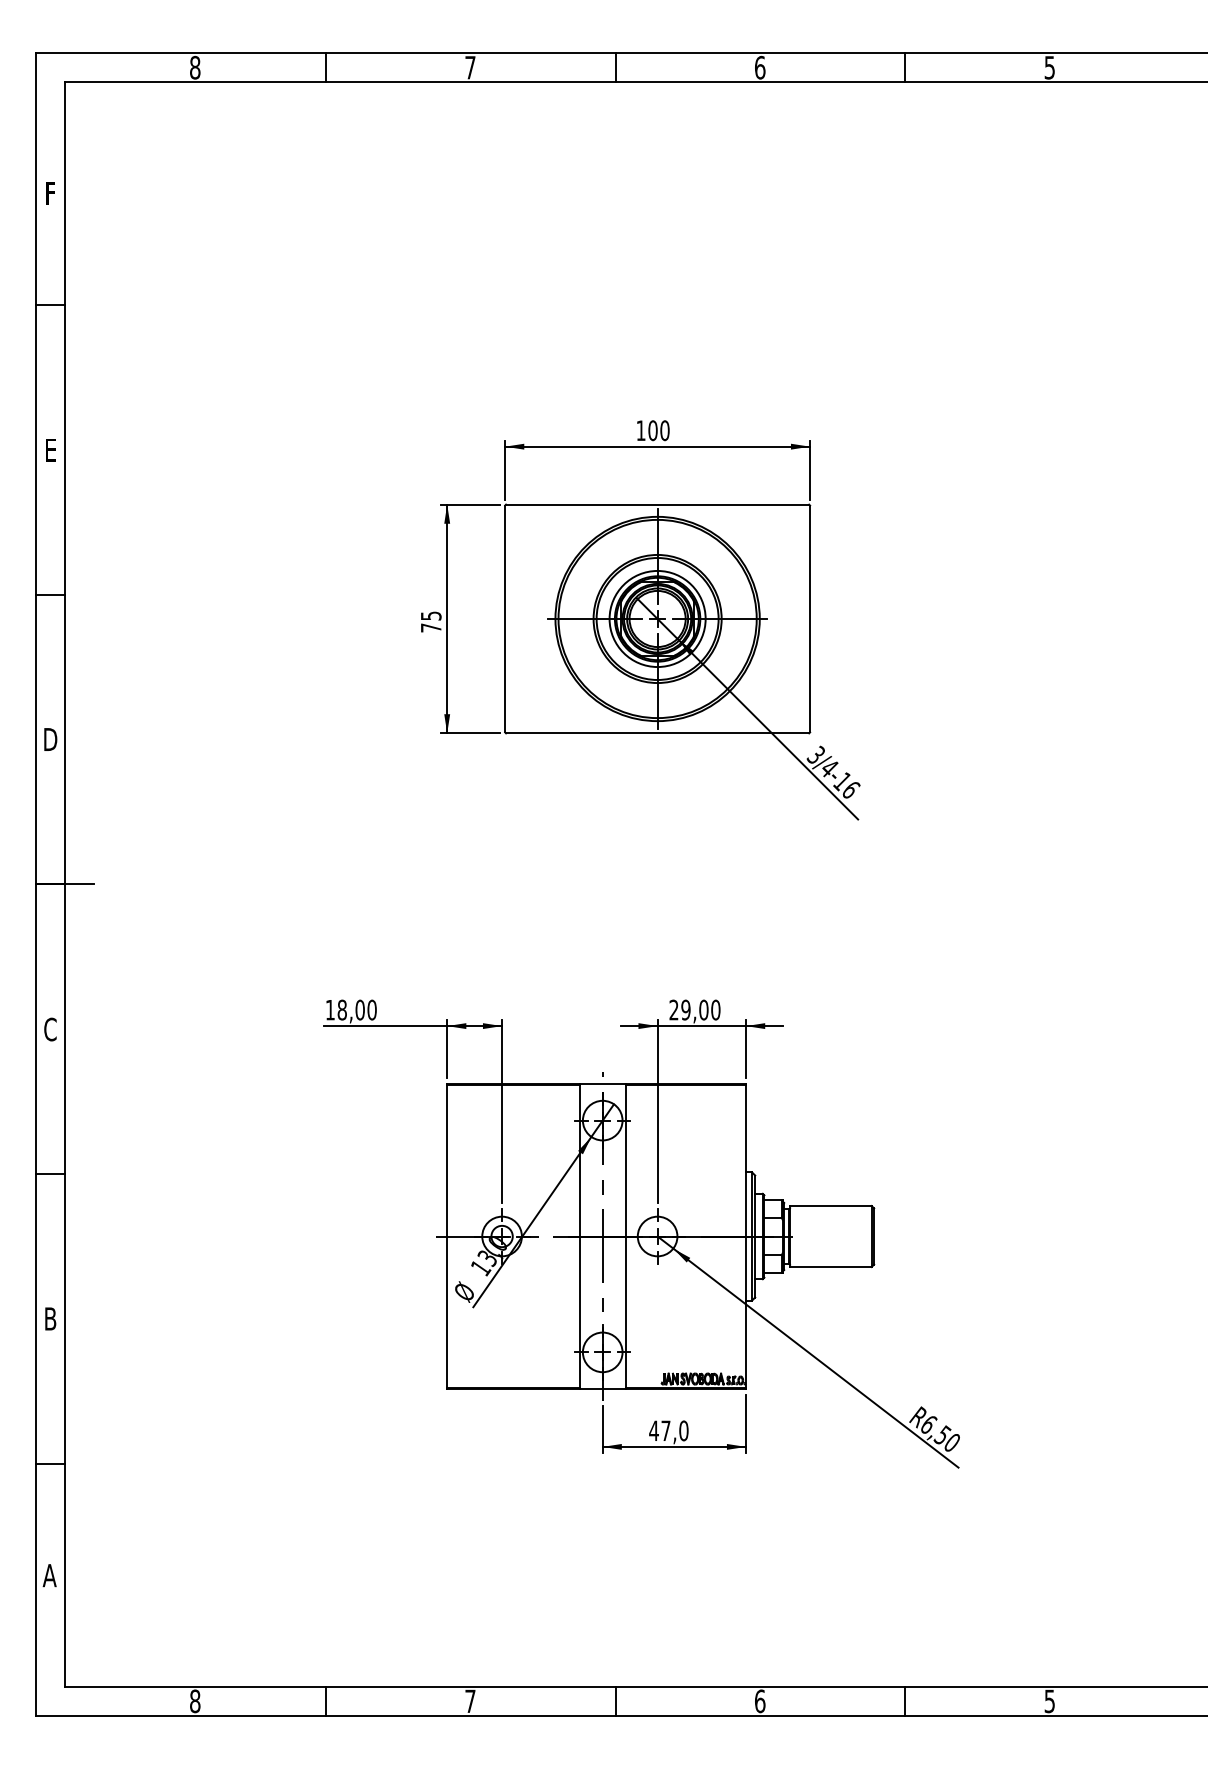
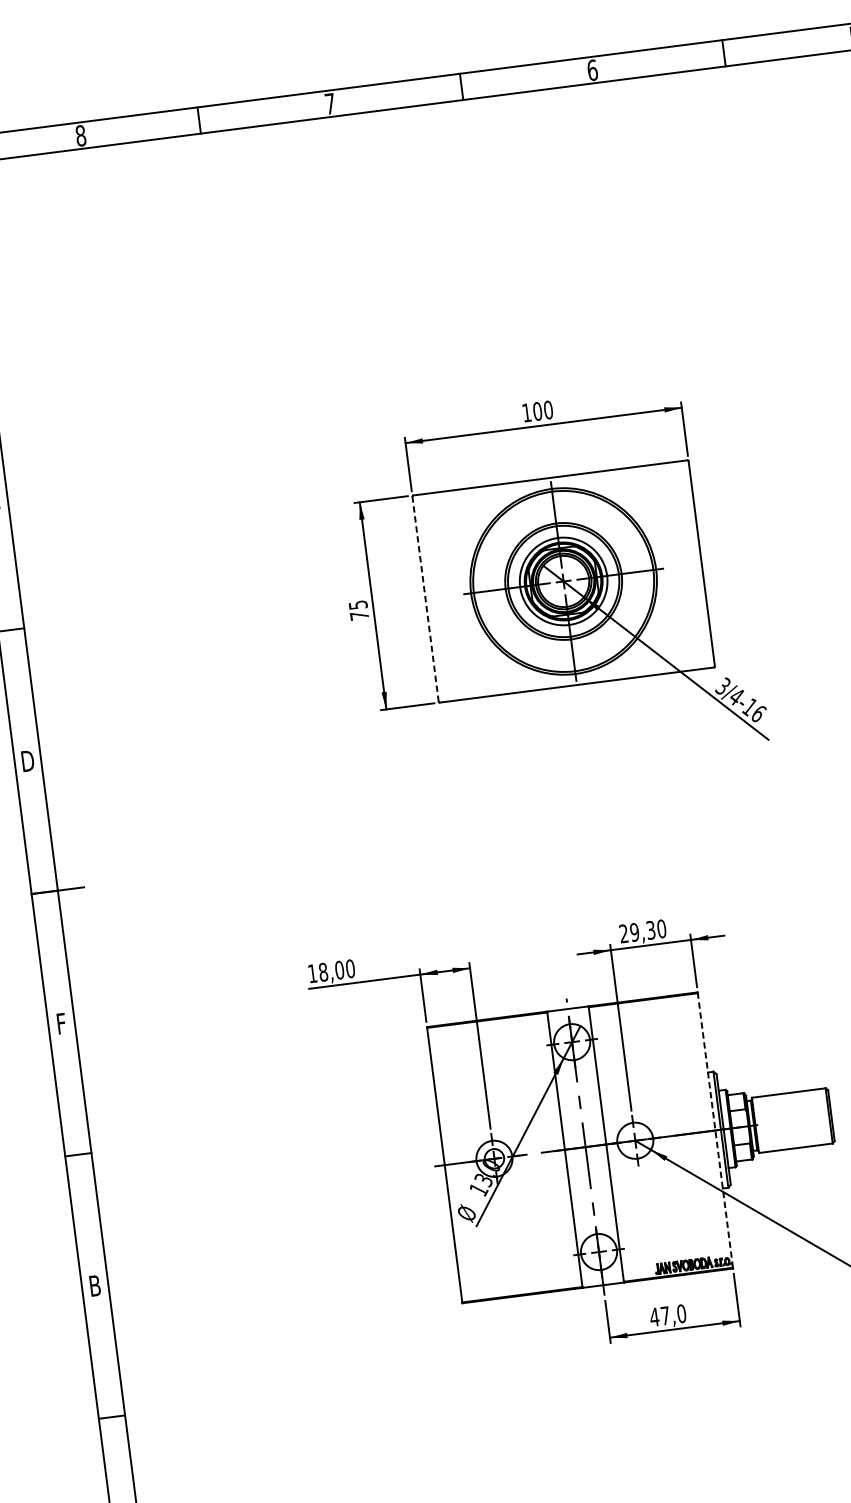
line: (505, 618) -> (425, 598), solid -> dashed
text: (703, 1009) -> (650, 929), 29,00 -> 29,30
text: (50, 1029) -> (61, 1023), C -> F
line: (746, 1236) -> (715, 1130), solid -> dashed

